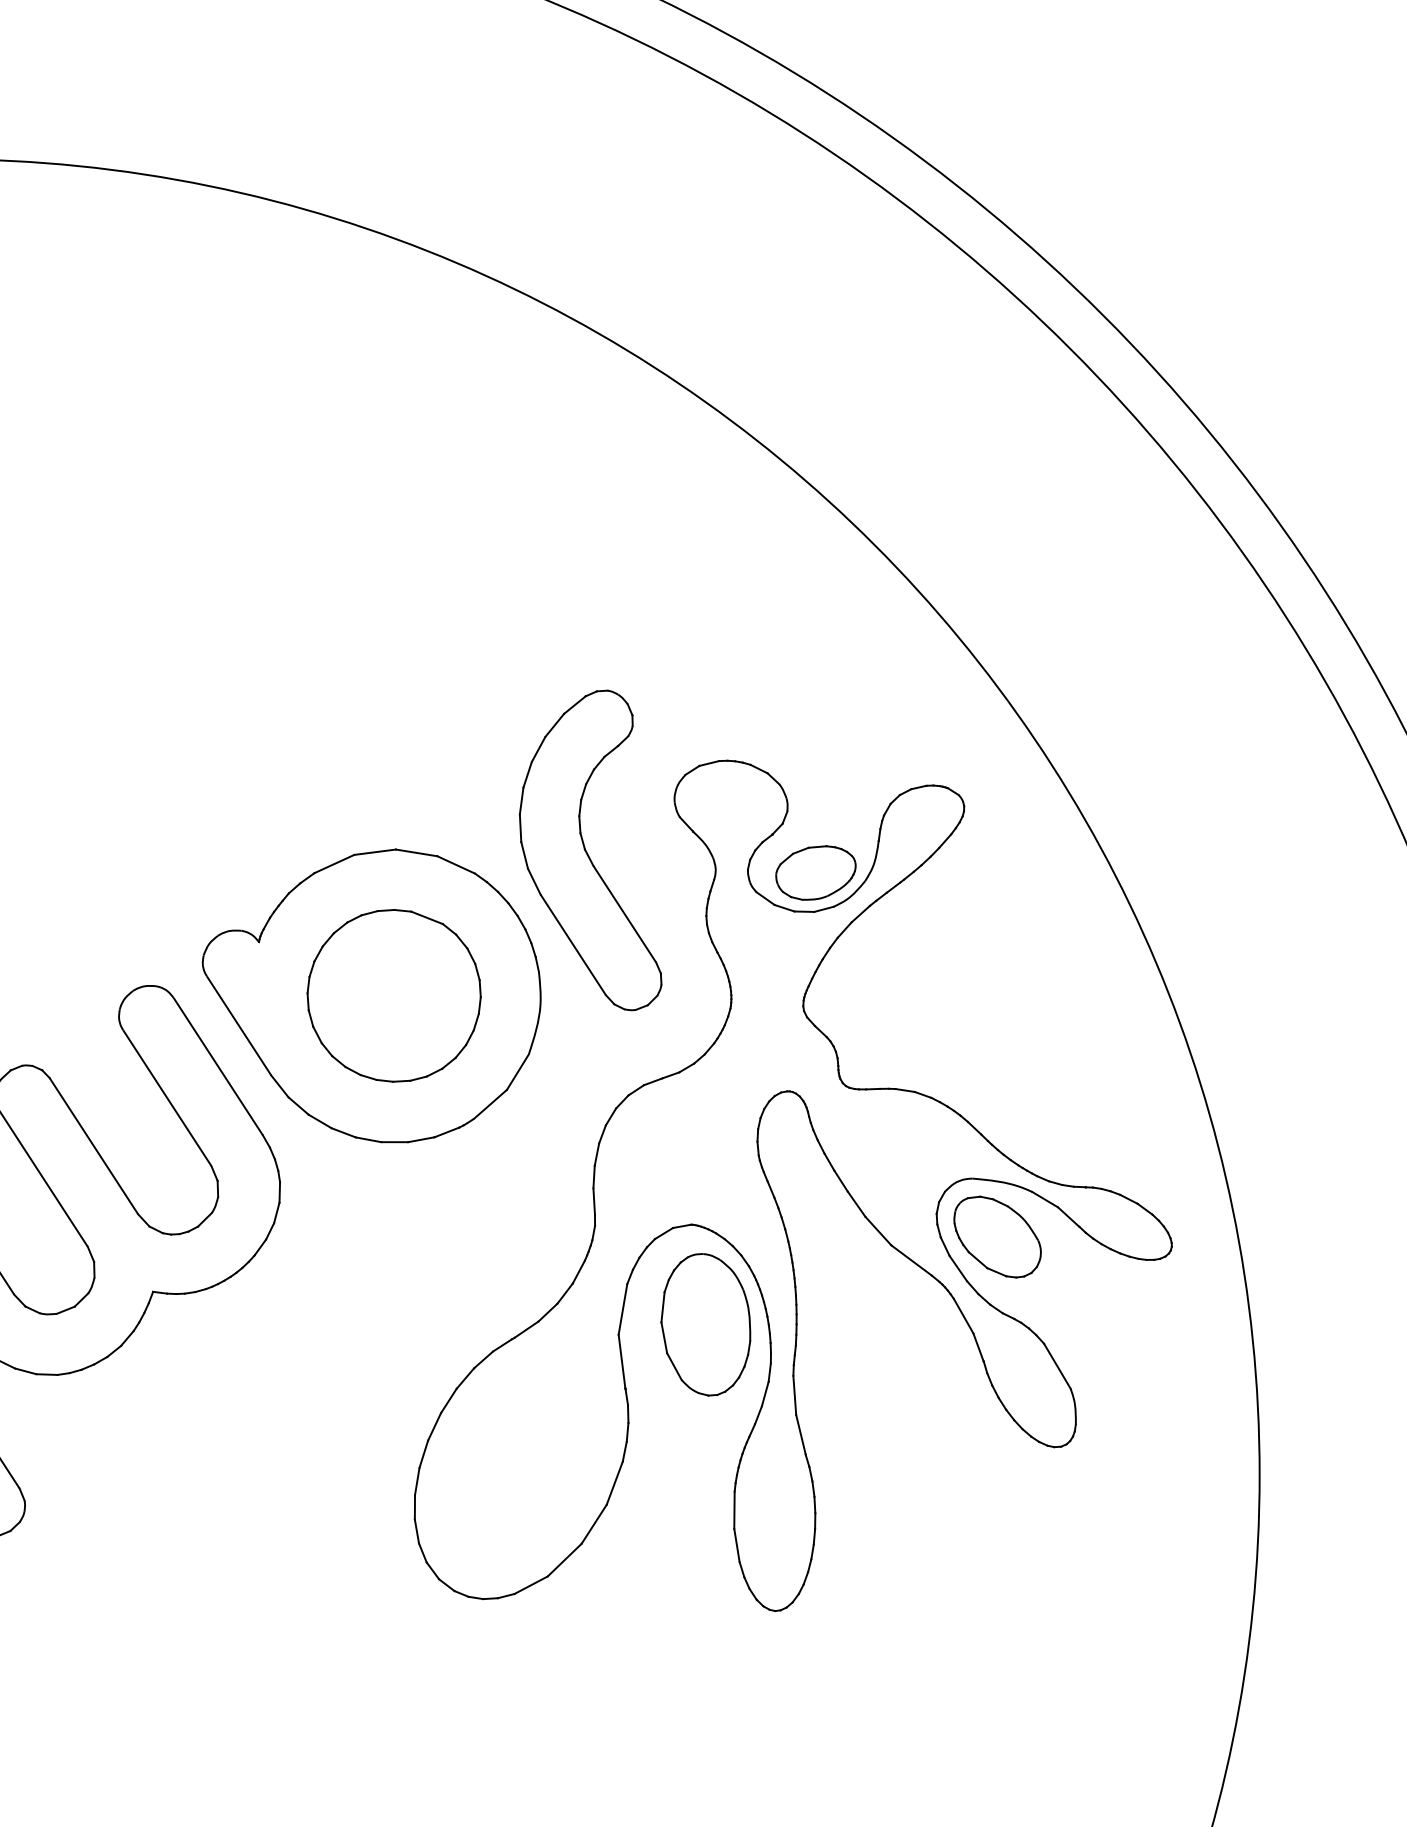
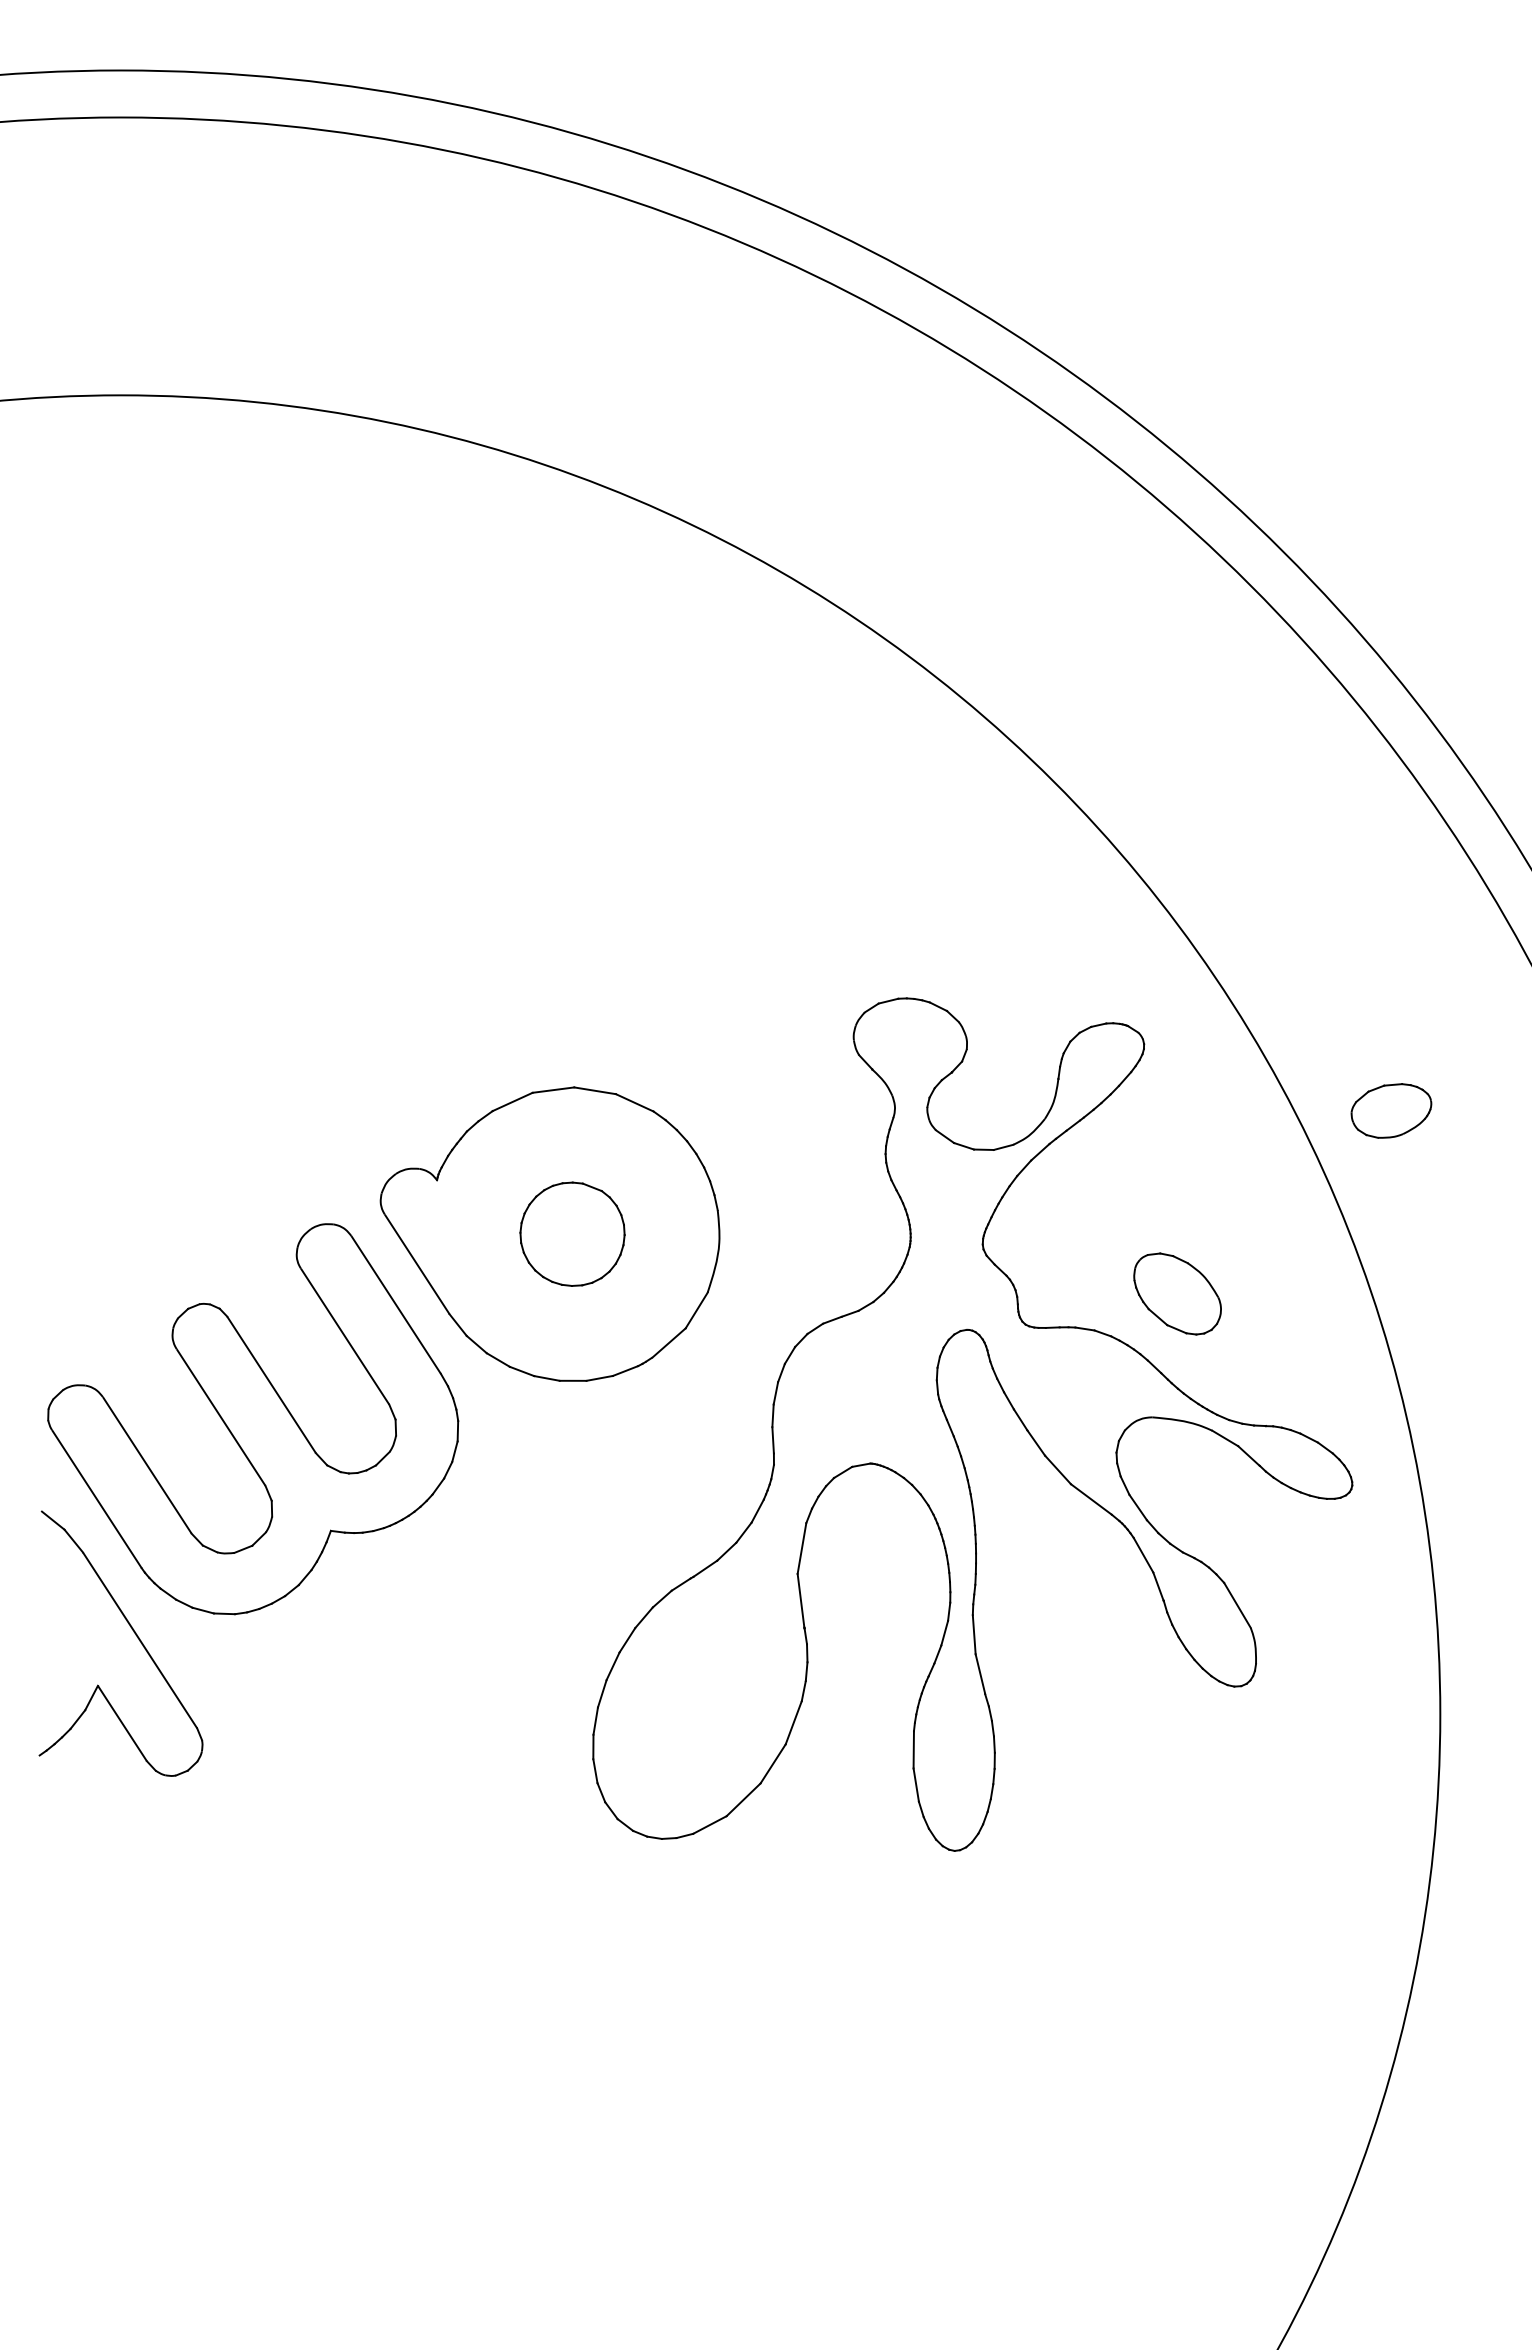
part: (590, 850) -> (769, 1088), removed
part: (815, 872) -> (1391, 1110), moved
part: (394, 996) -> (572, 1234), size x0.6
part: (997, 1236) -> (1177, 1293), moved
part: (705, 1324) -> (884, 1563), removed

